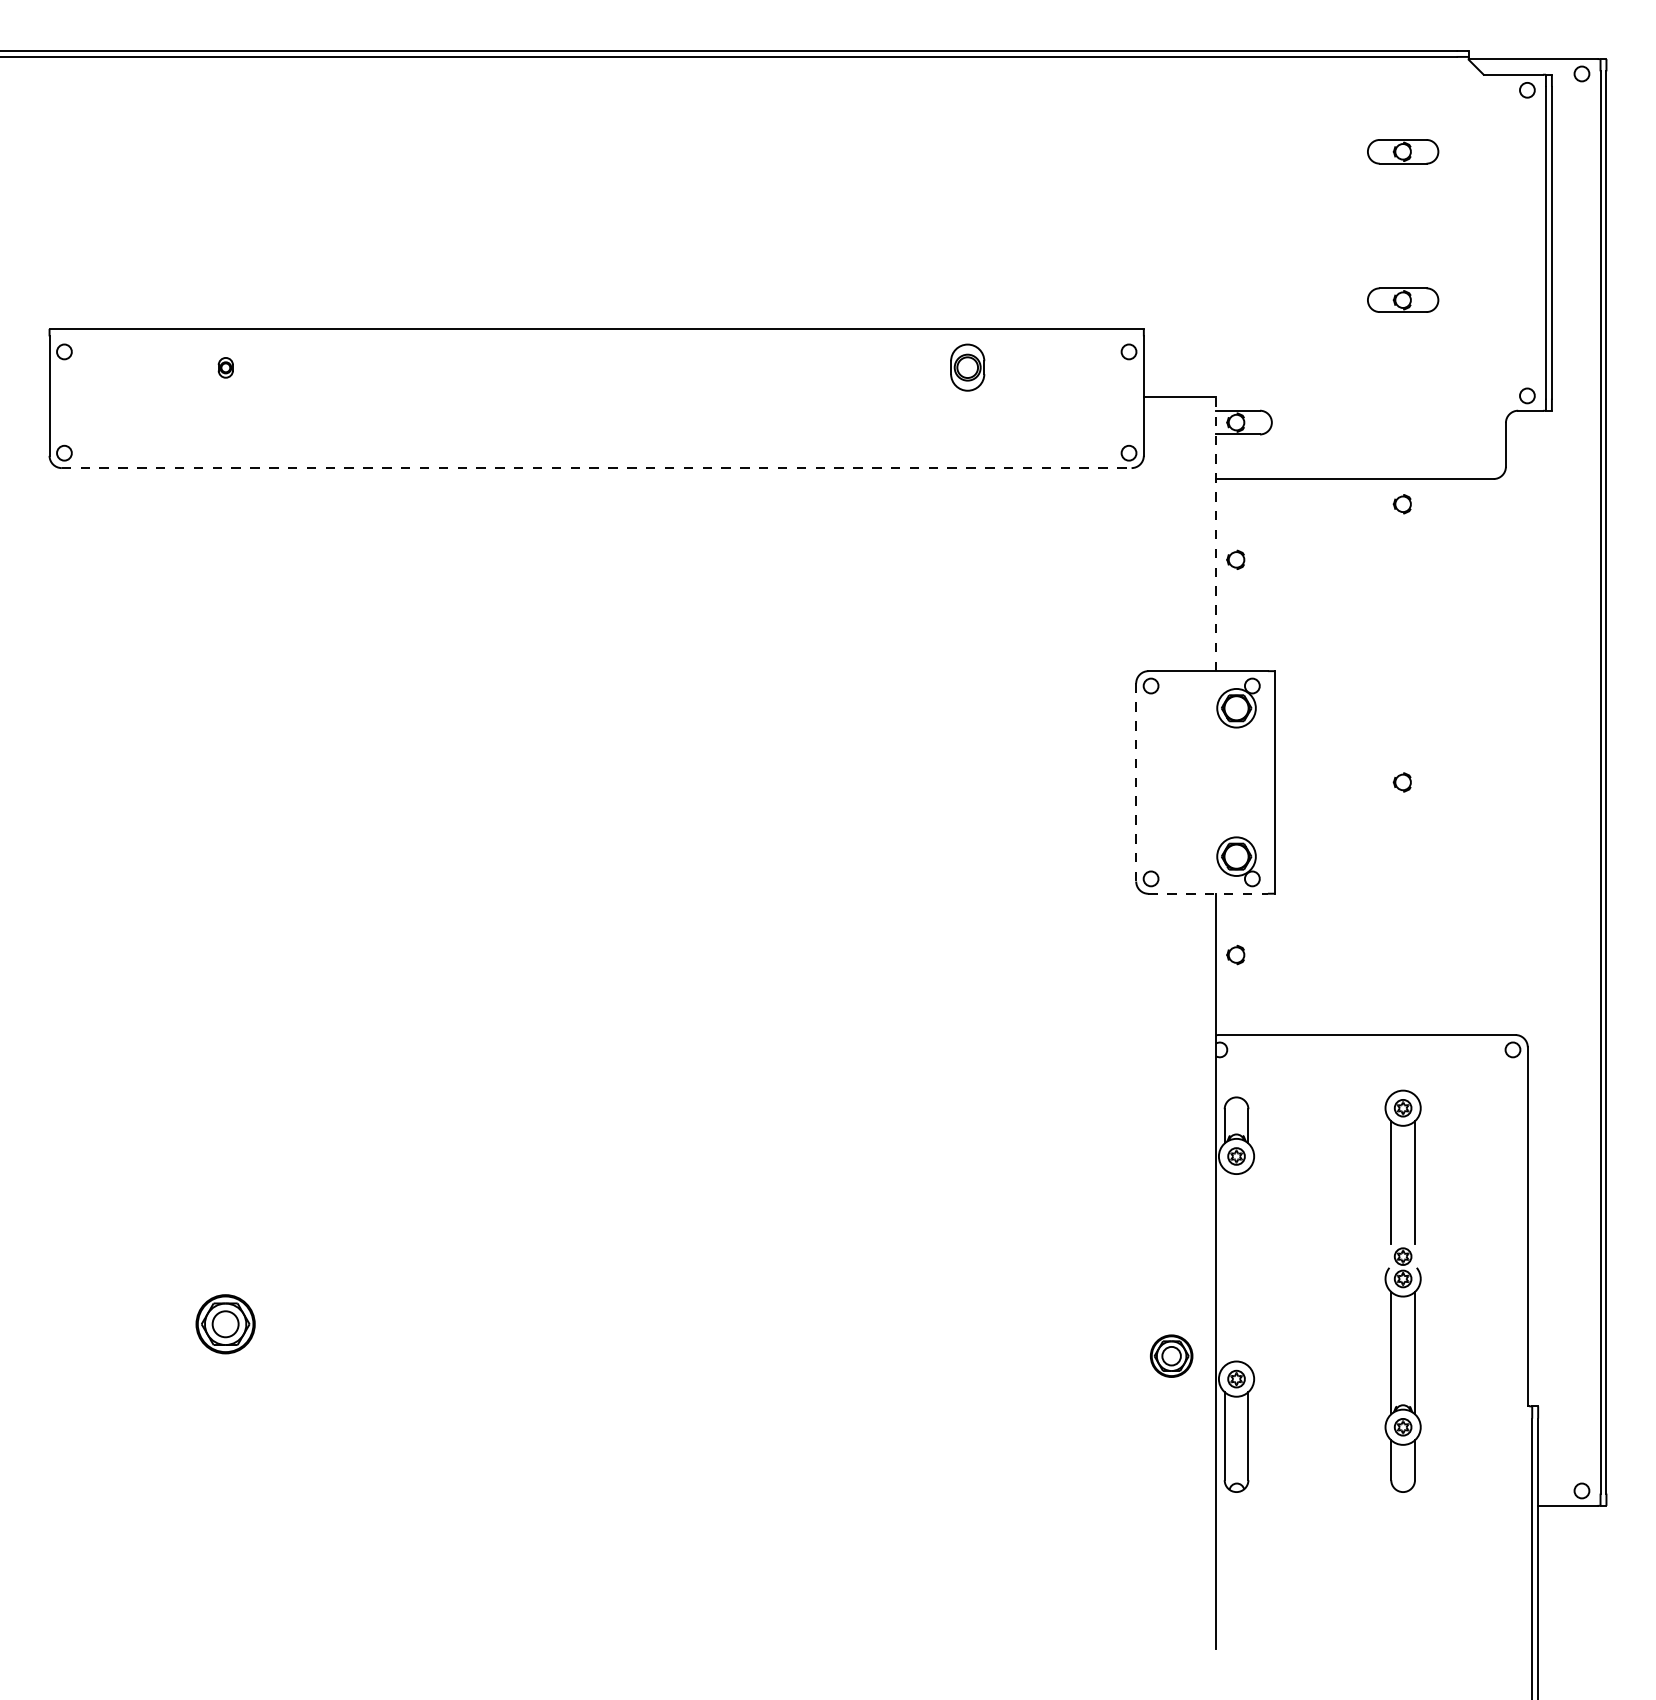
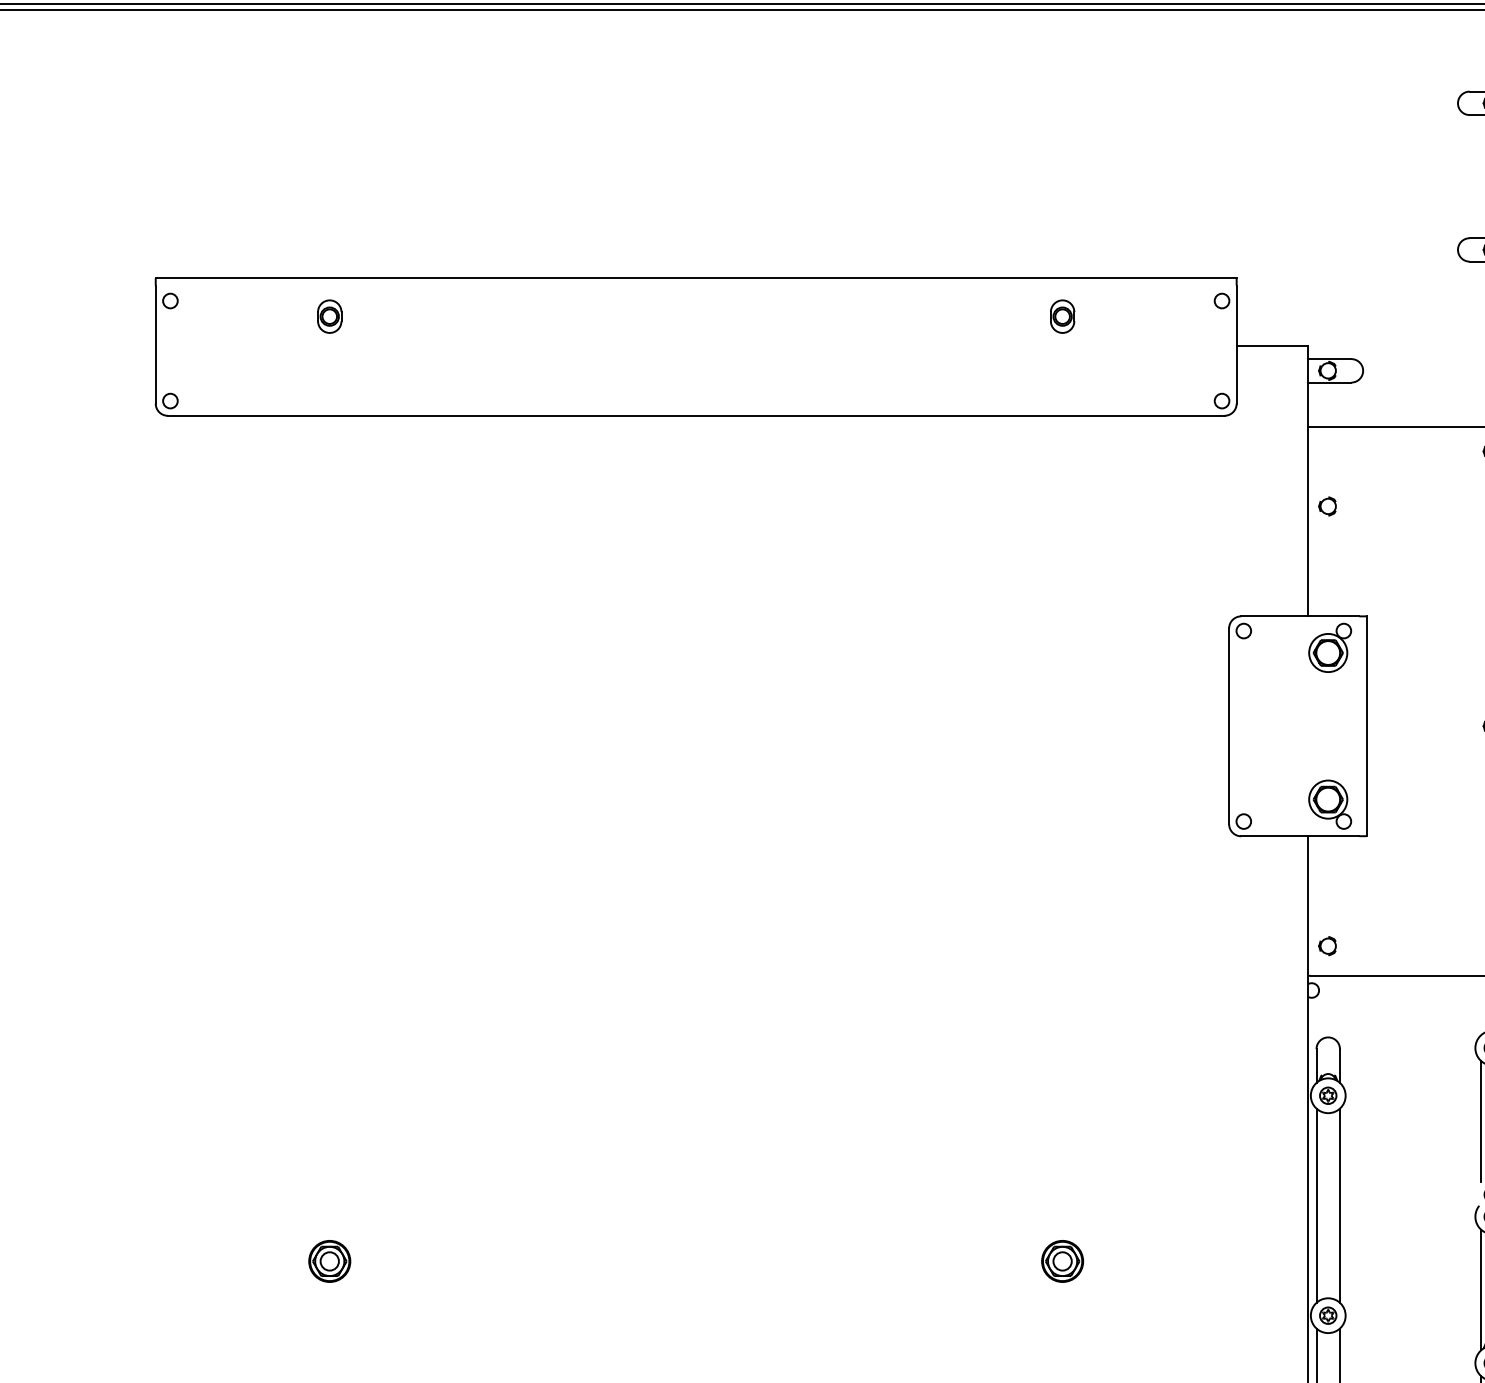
part: (225, 367) -> (329, 316), size x1.67
part: (967, 367) -> (1062, 316), size x0.71
line: (596, 468) -> (696, 416), dashed -> solid
line: (1216, 534) -> (1308, 481), dashed -> solid
line: (1136, 782) -> (1229, 726), dashed -> solid
line: (1208, 893) -> (1300, 835), dashed -> solid
part: (1235, 954) -> (1327, 945), moved
line: (1224, 1267) -> (1316, 1205), added
line: (1248, 1267) -> (1340, 1205), added
part: (225, 1323) -> (329, 1260), size x0.71
part: (1171, 1355) -> (1062, 1260), moved

